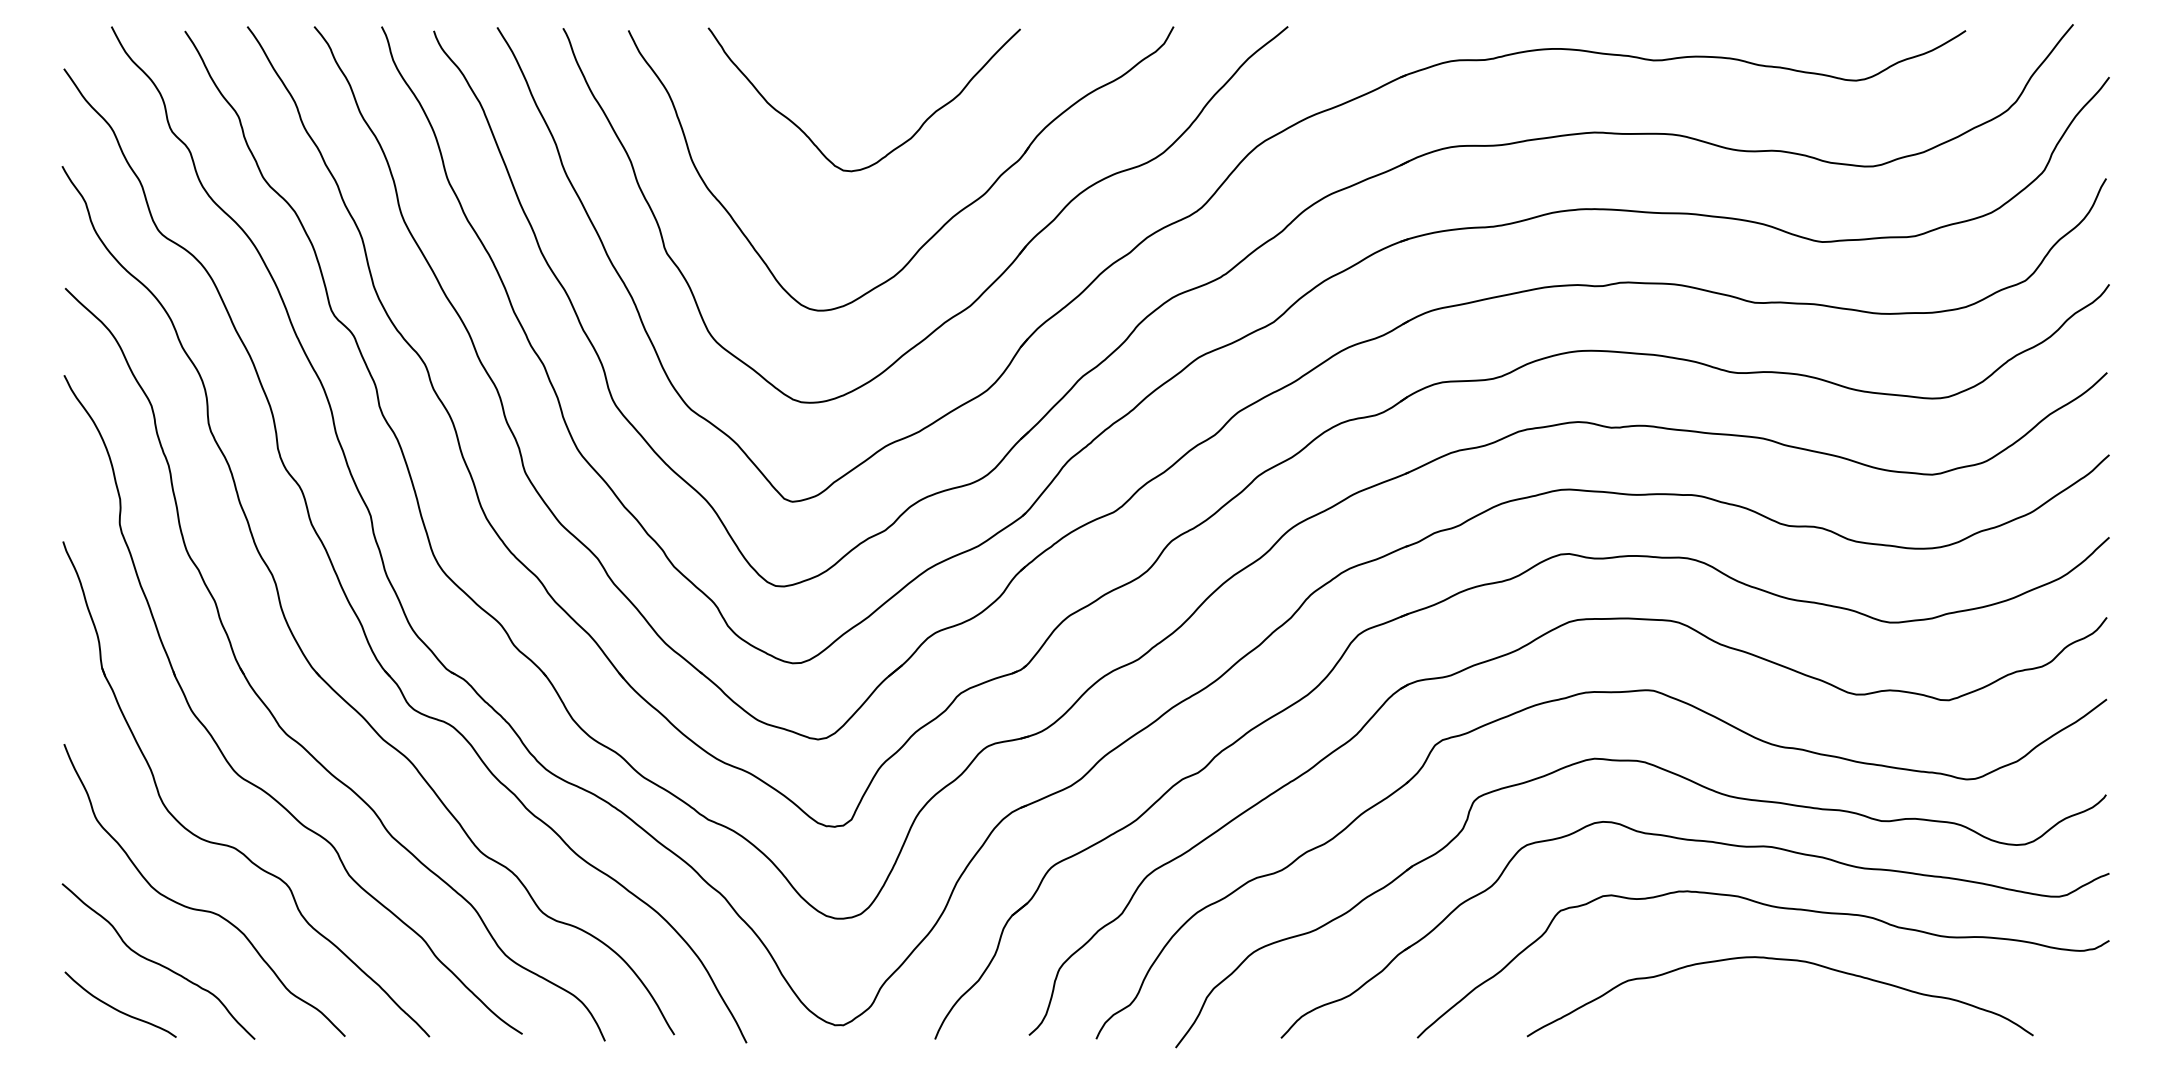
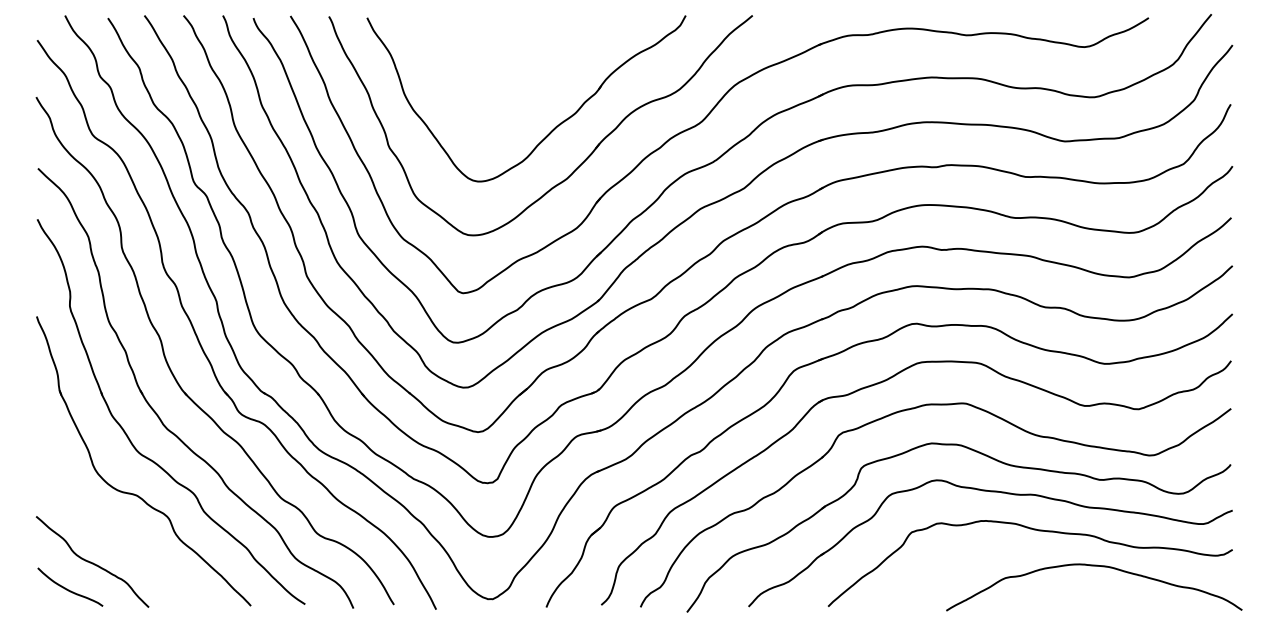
curve: (895, 146) -> (523, 85), removed
curve: (197, 907) -> (115, 530), removed
curve: (1780, 960) -> (1094, 566), moved

